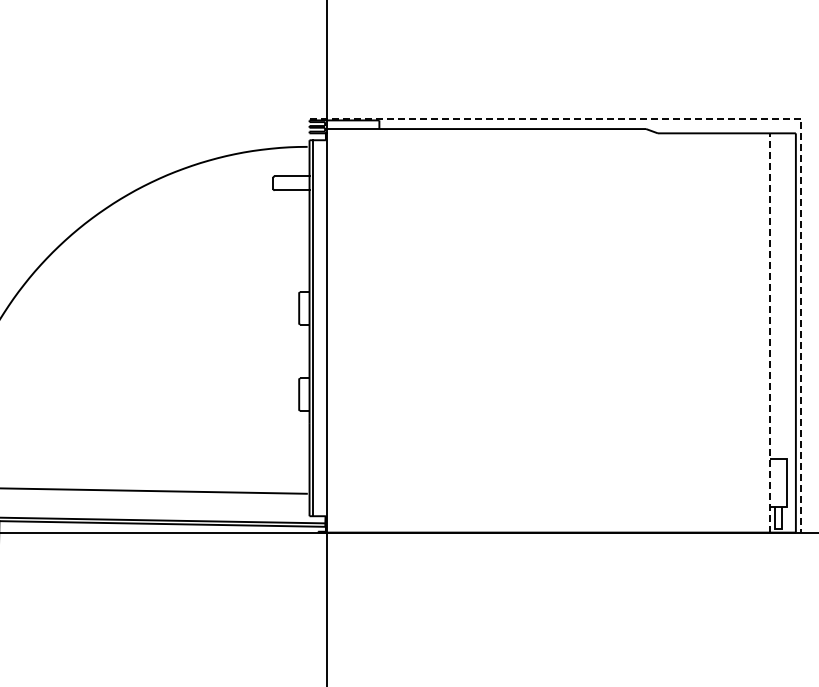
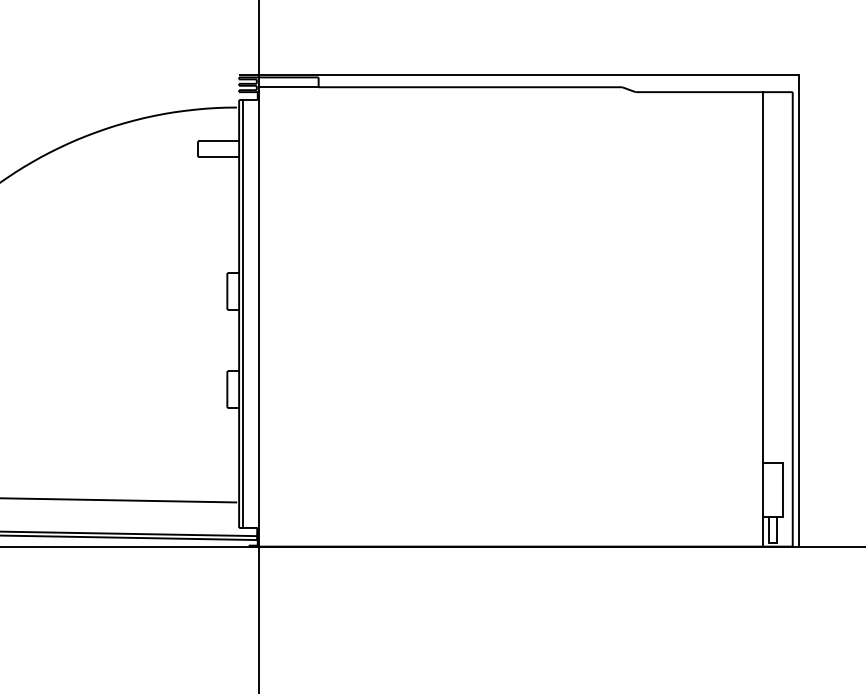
line: (763, 118) -> (755, 75), dashed -> solid
line: (770, 332) -> (763, 318), dashed -> solid

